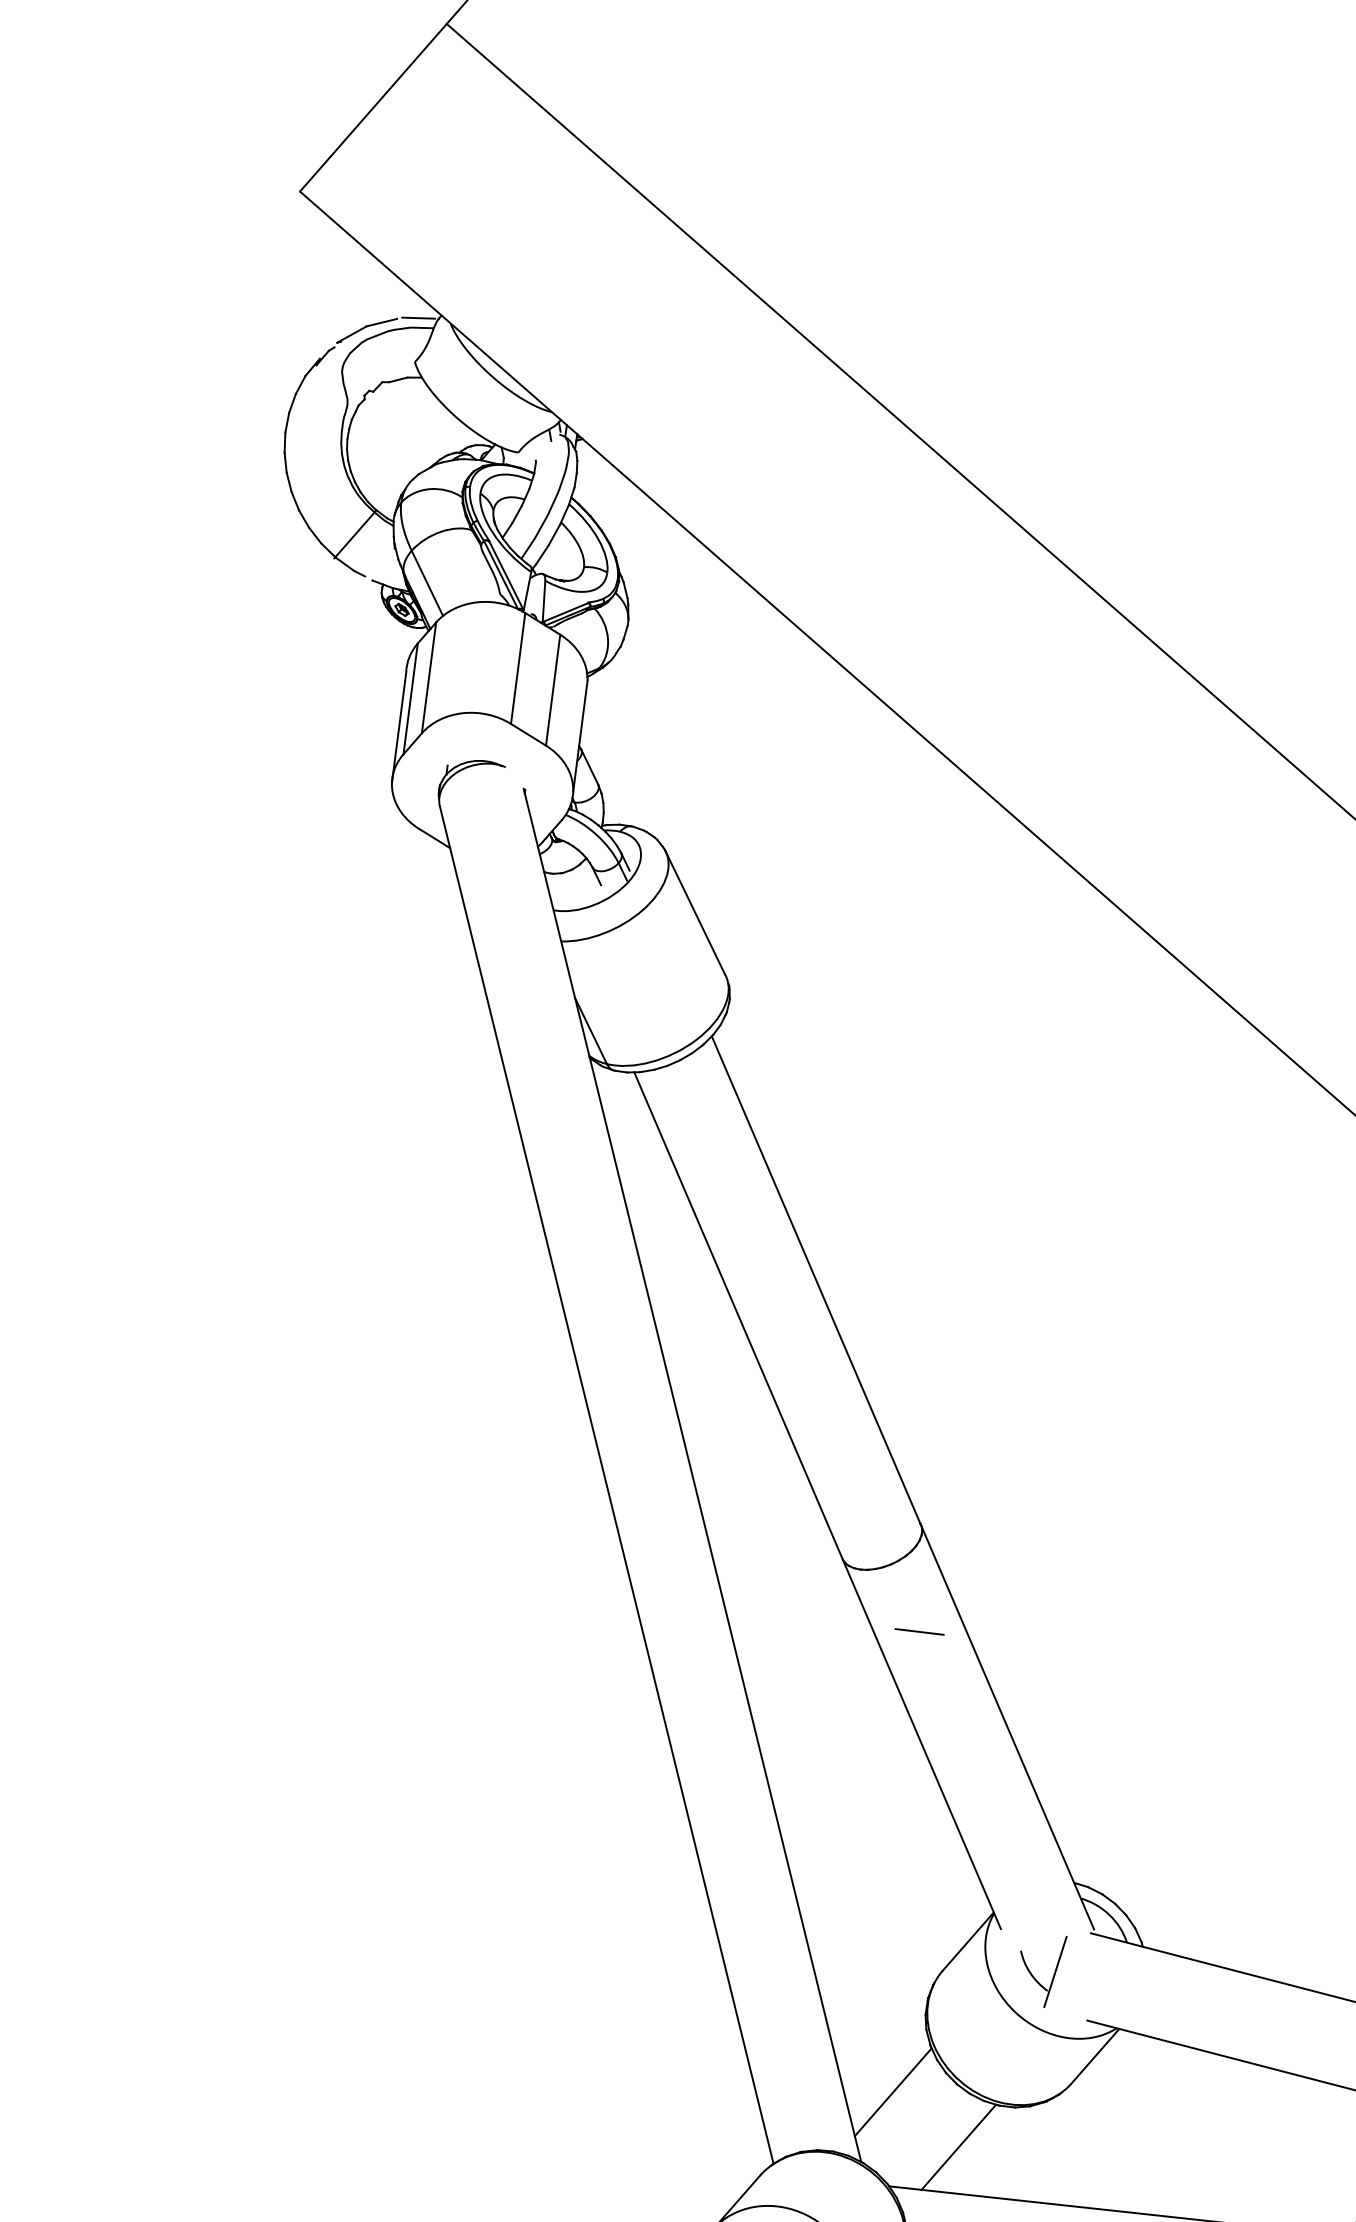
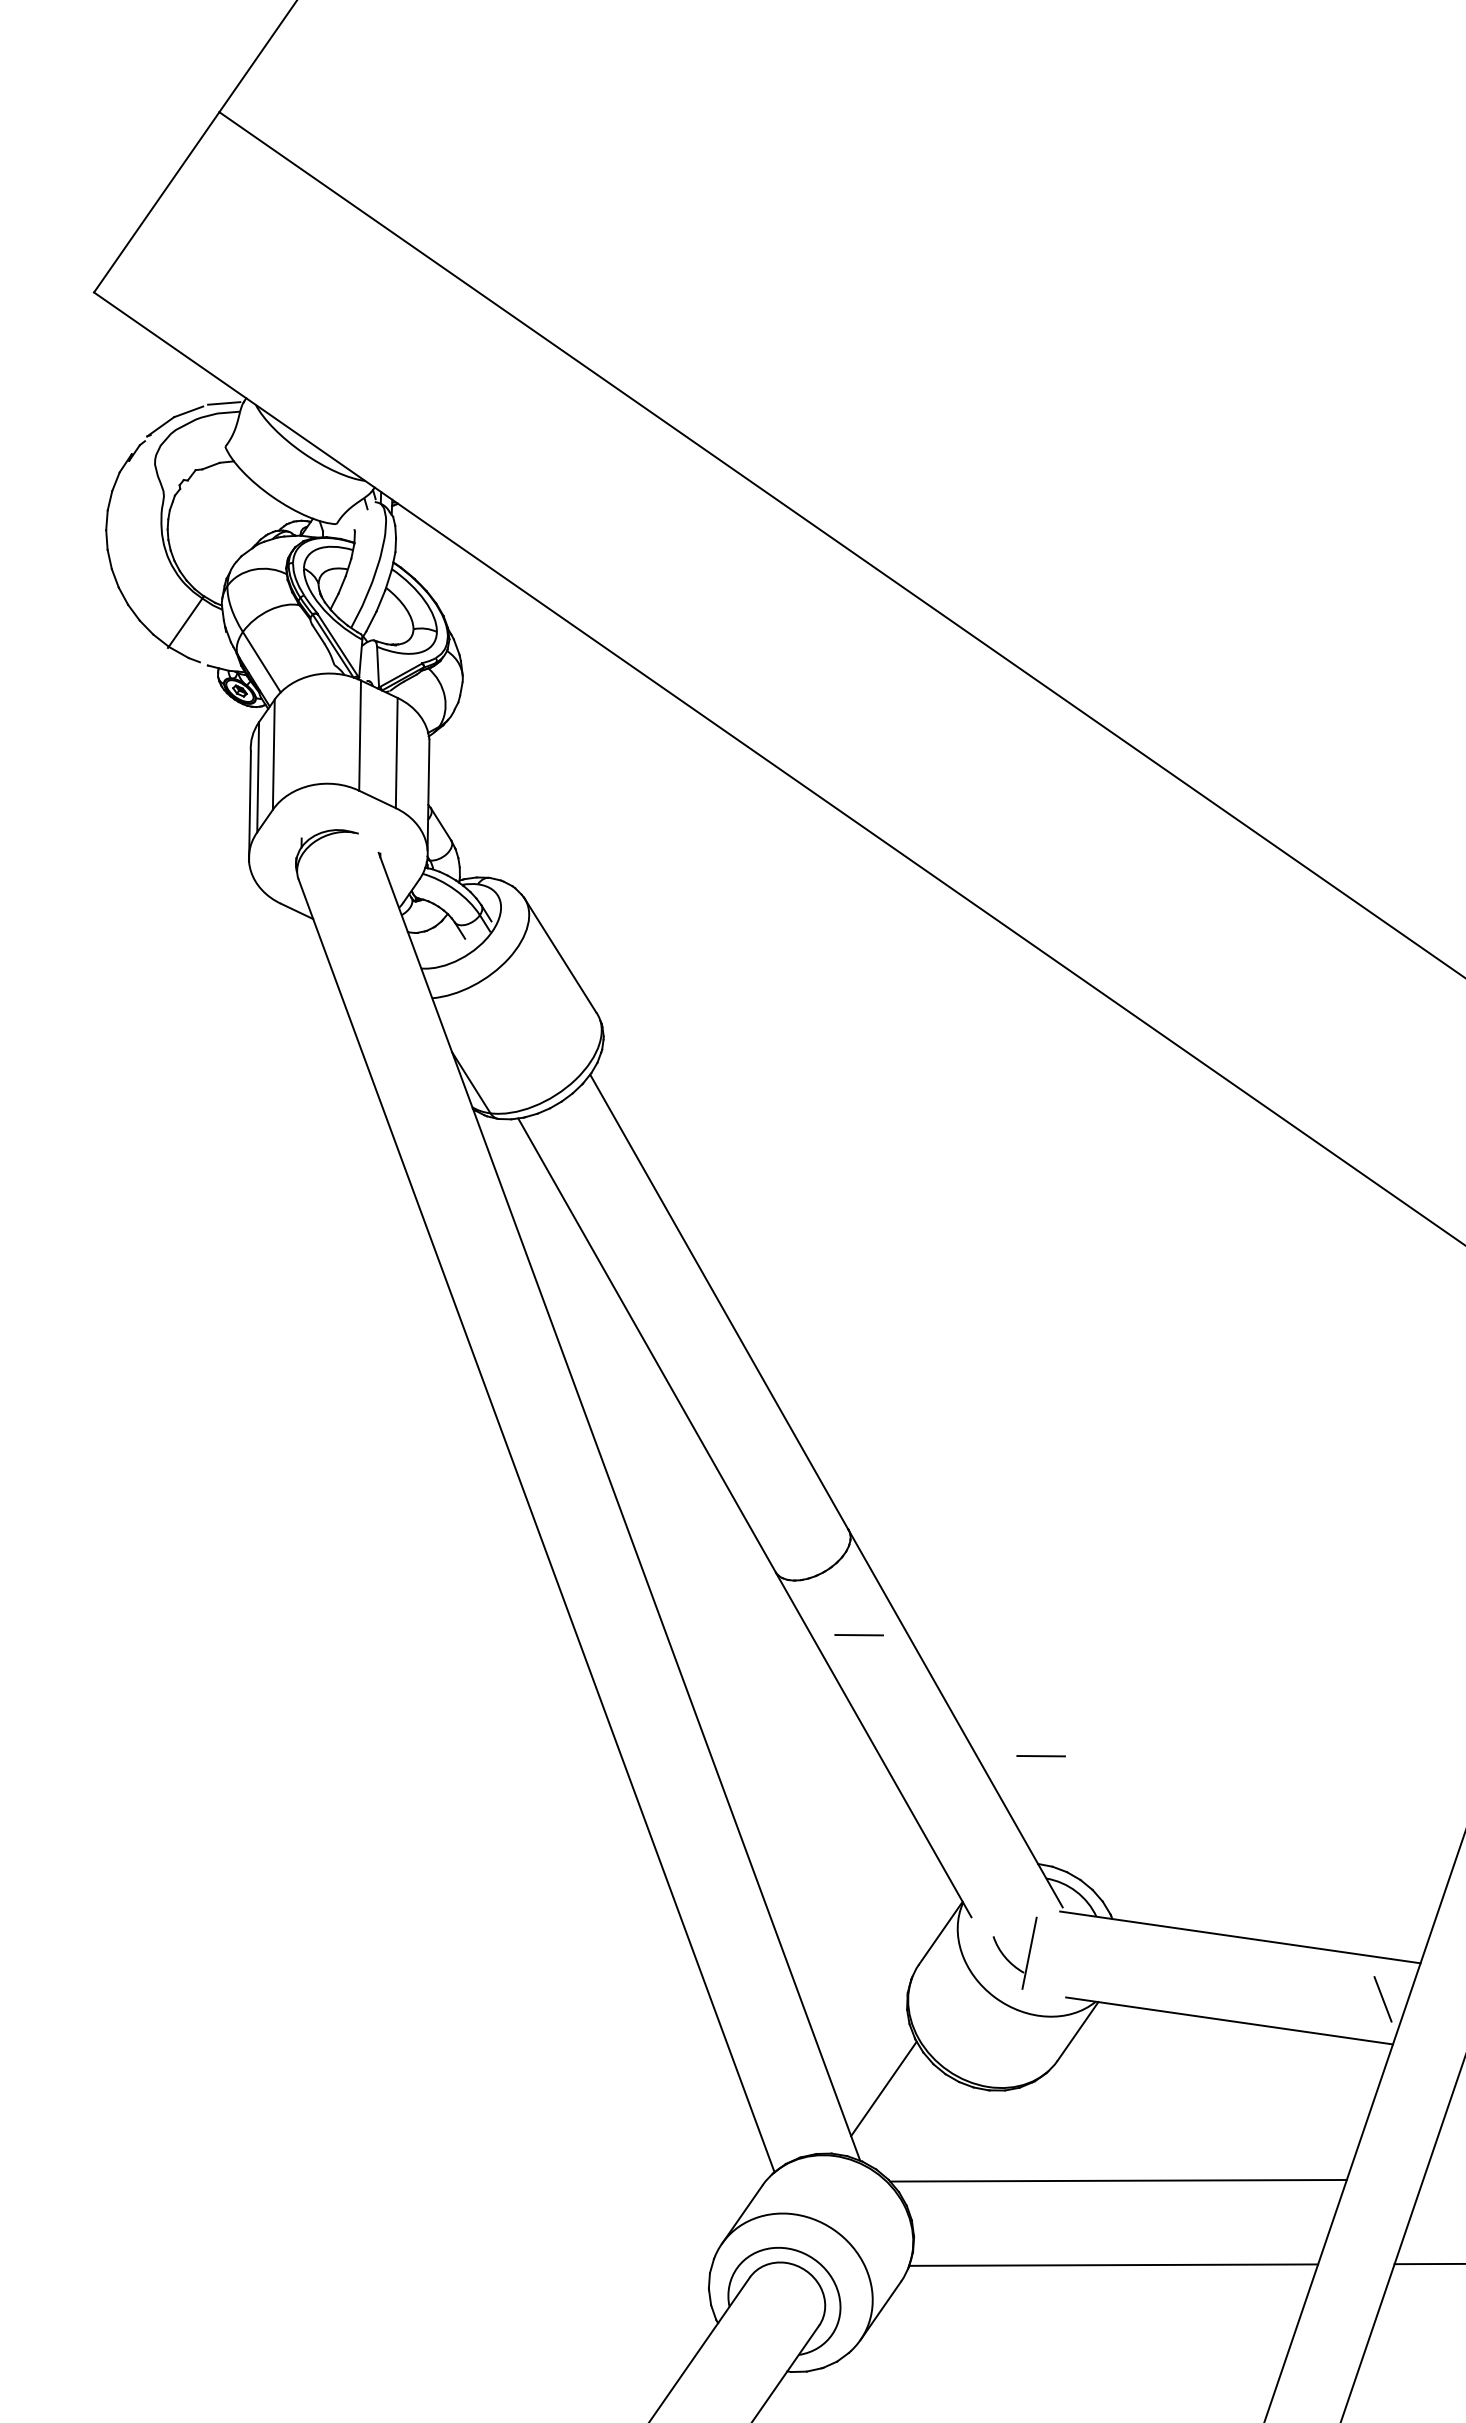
line: (1088, 1774) -> (1040, 1756), added
line: (959, 2147) -> (954, 2135), removed

